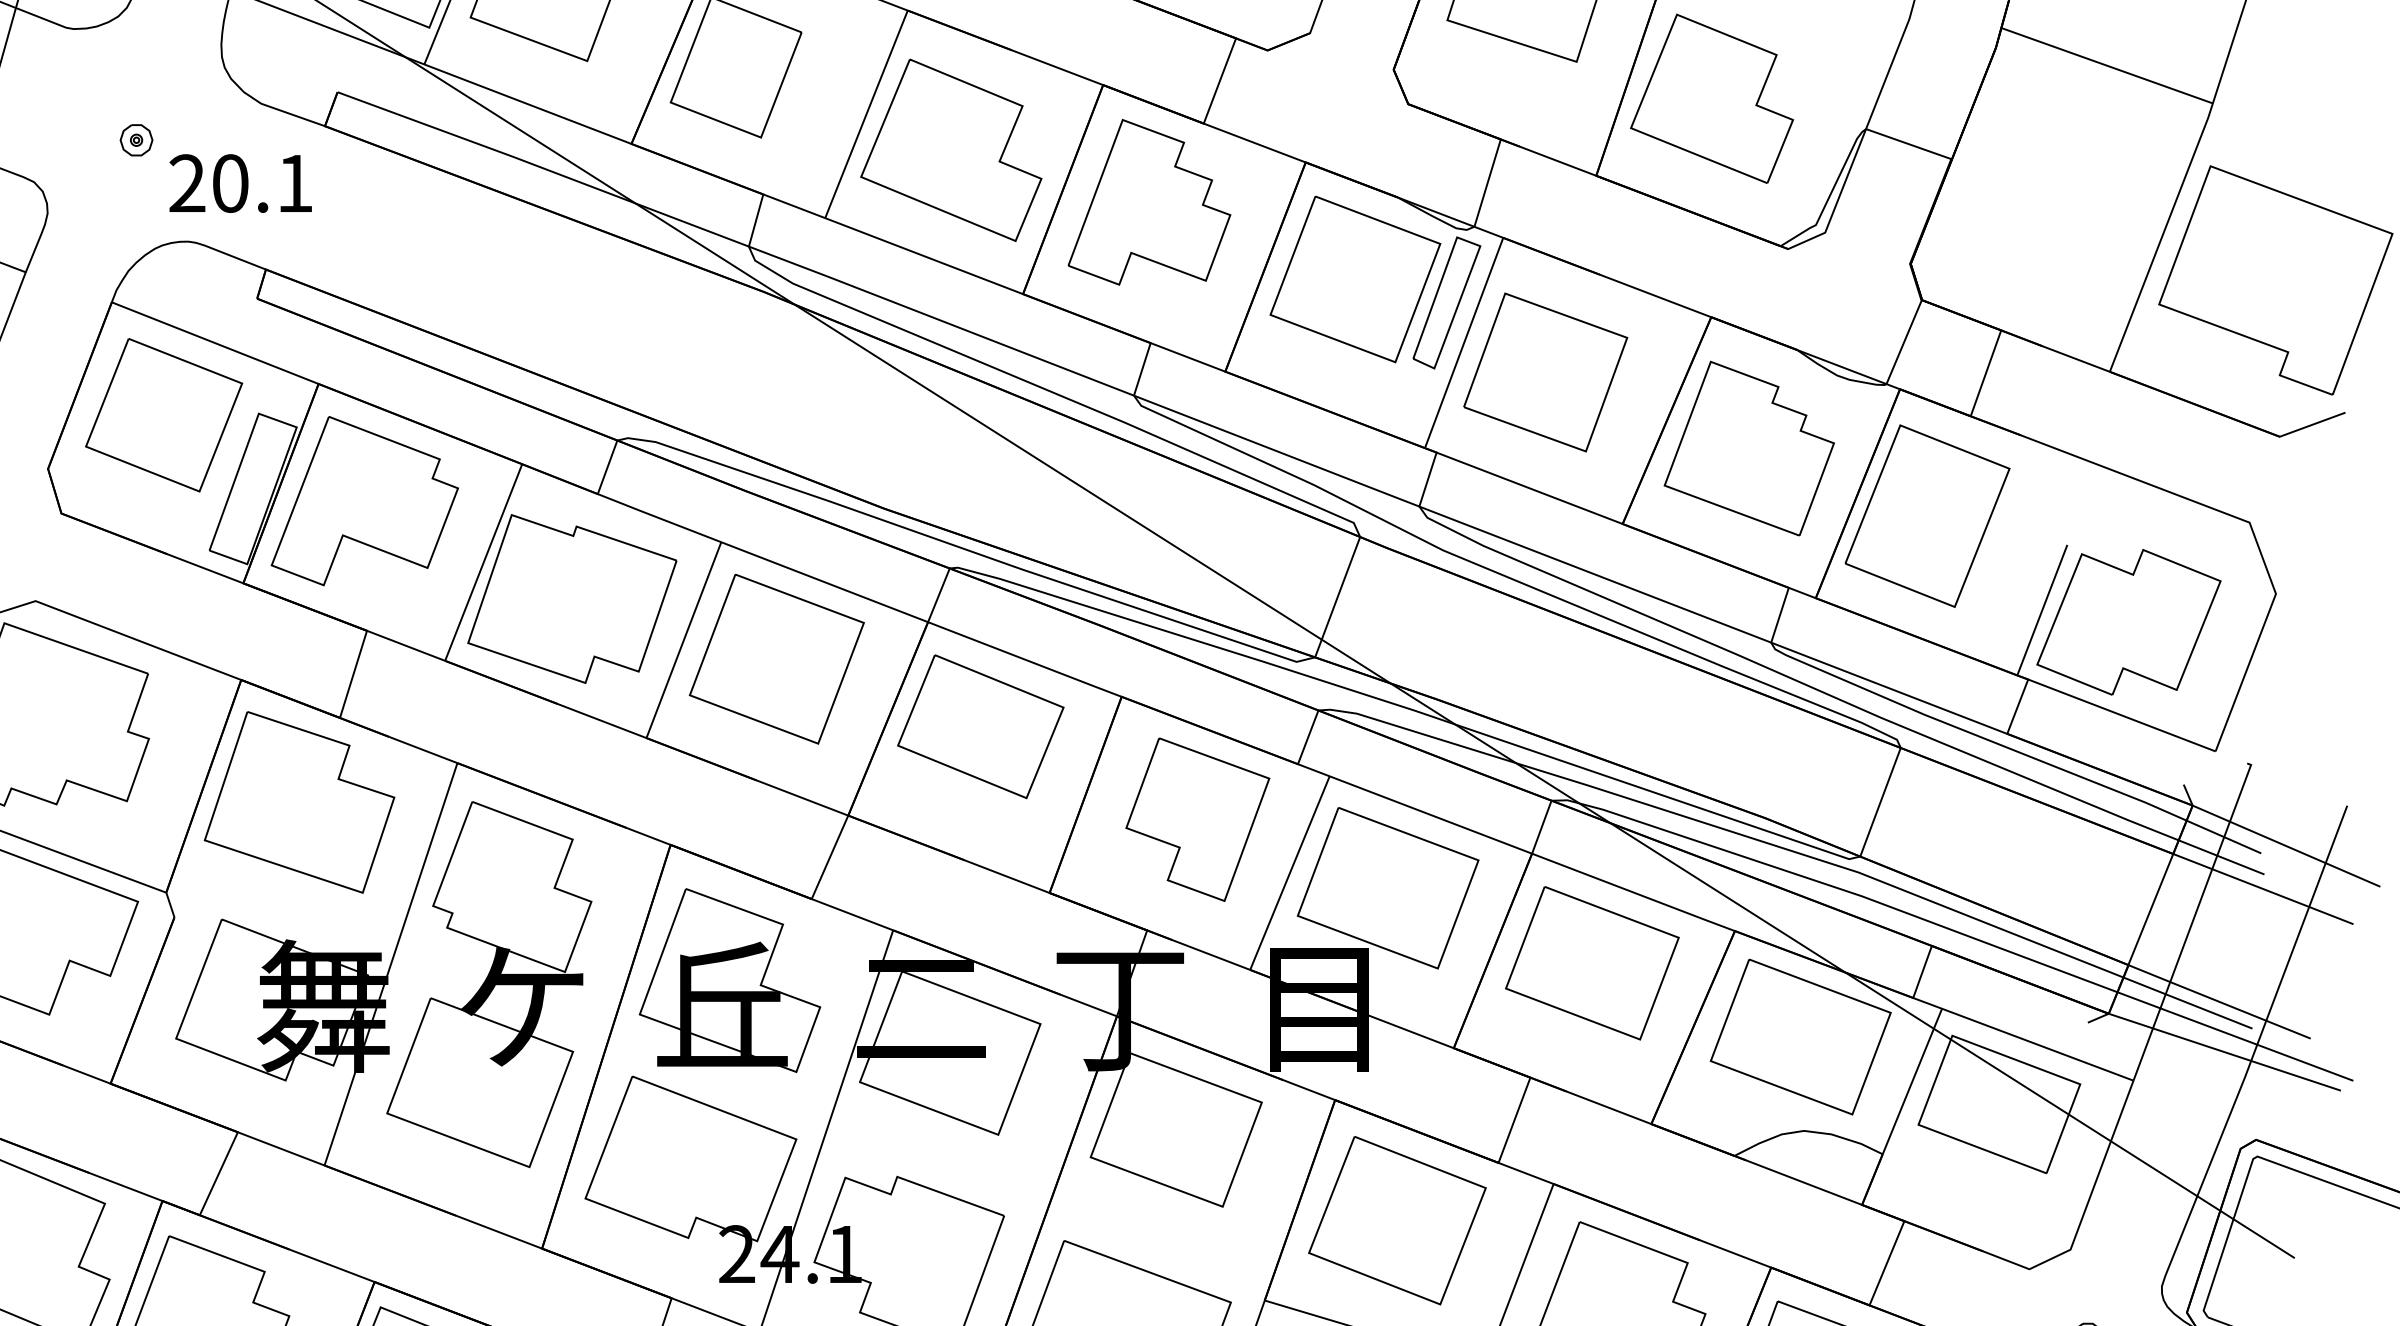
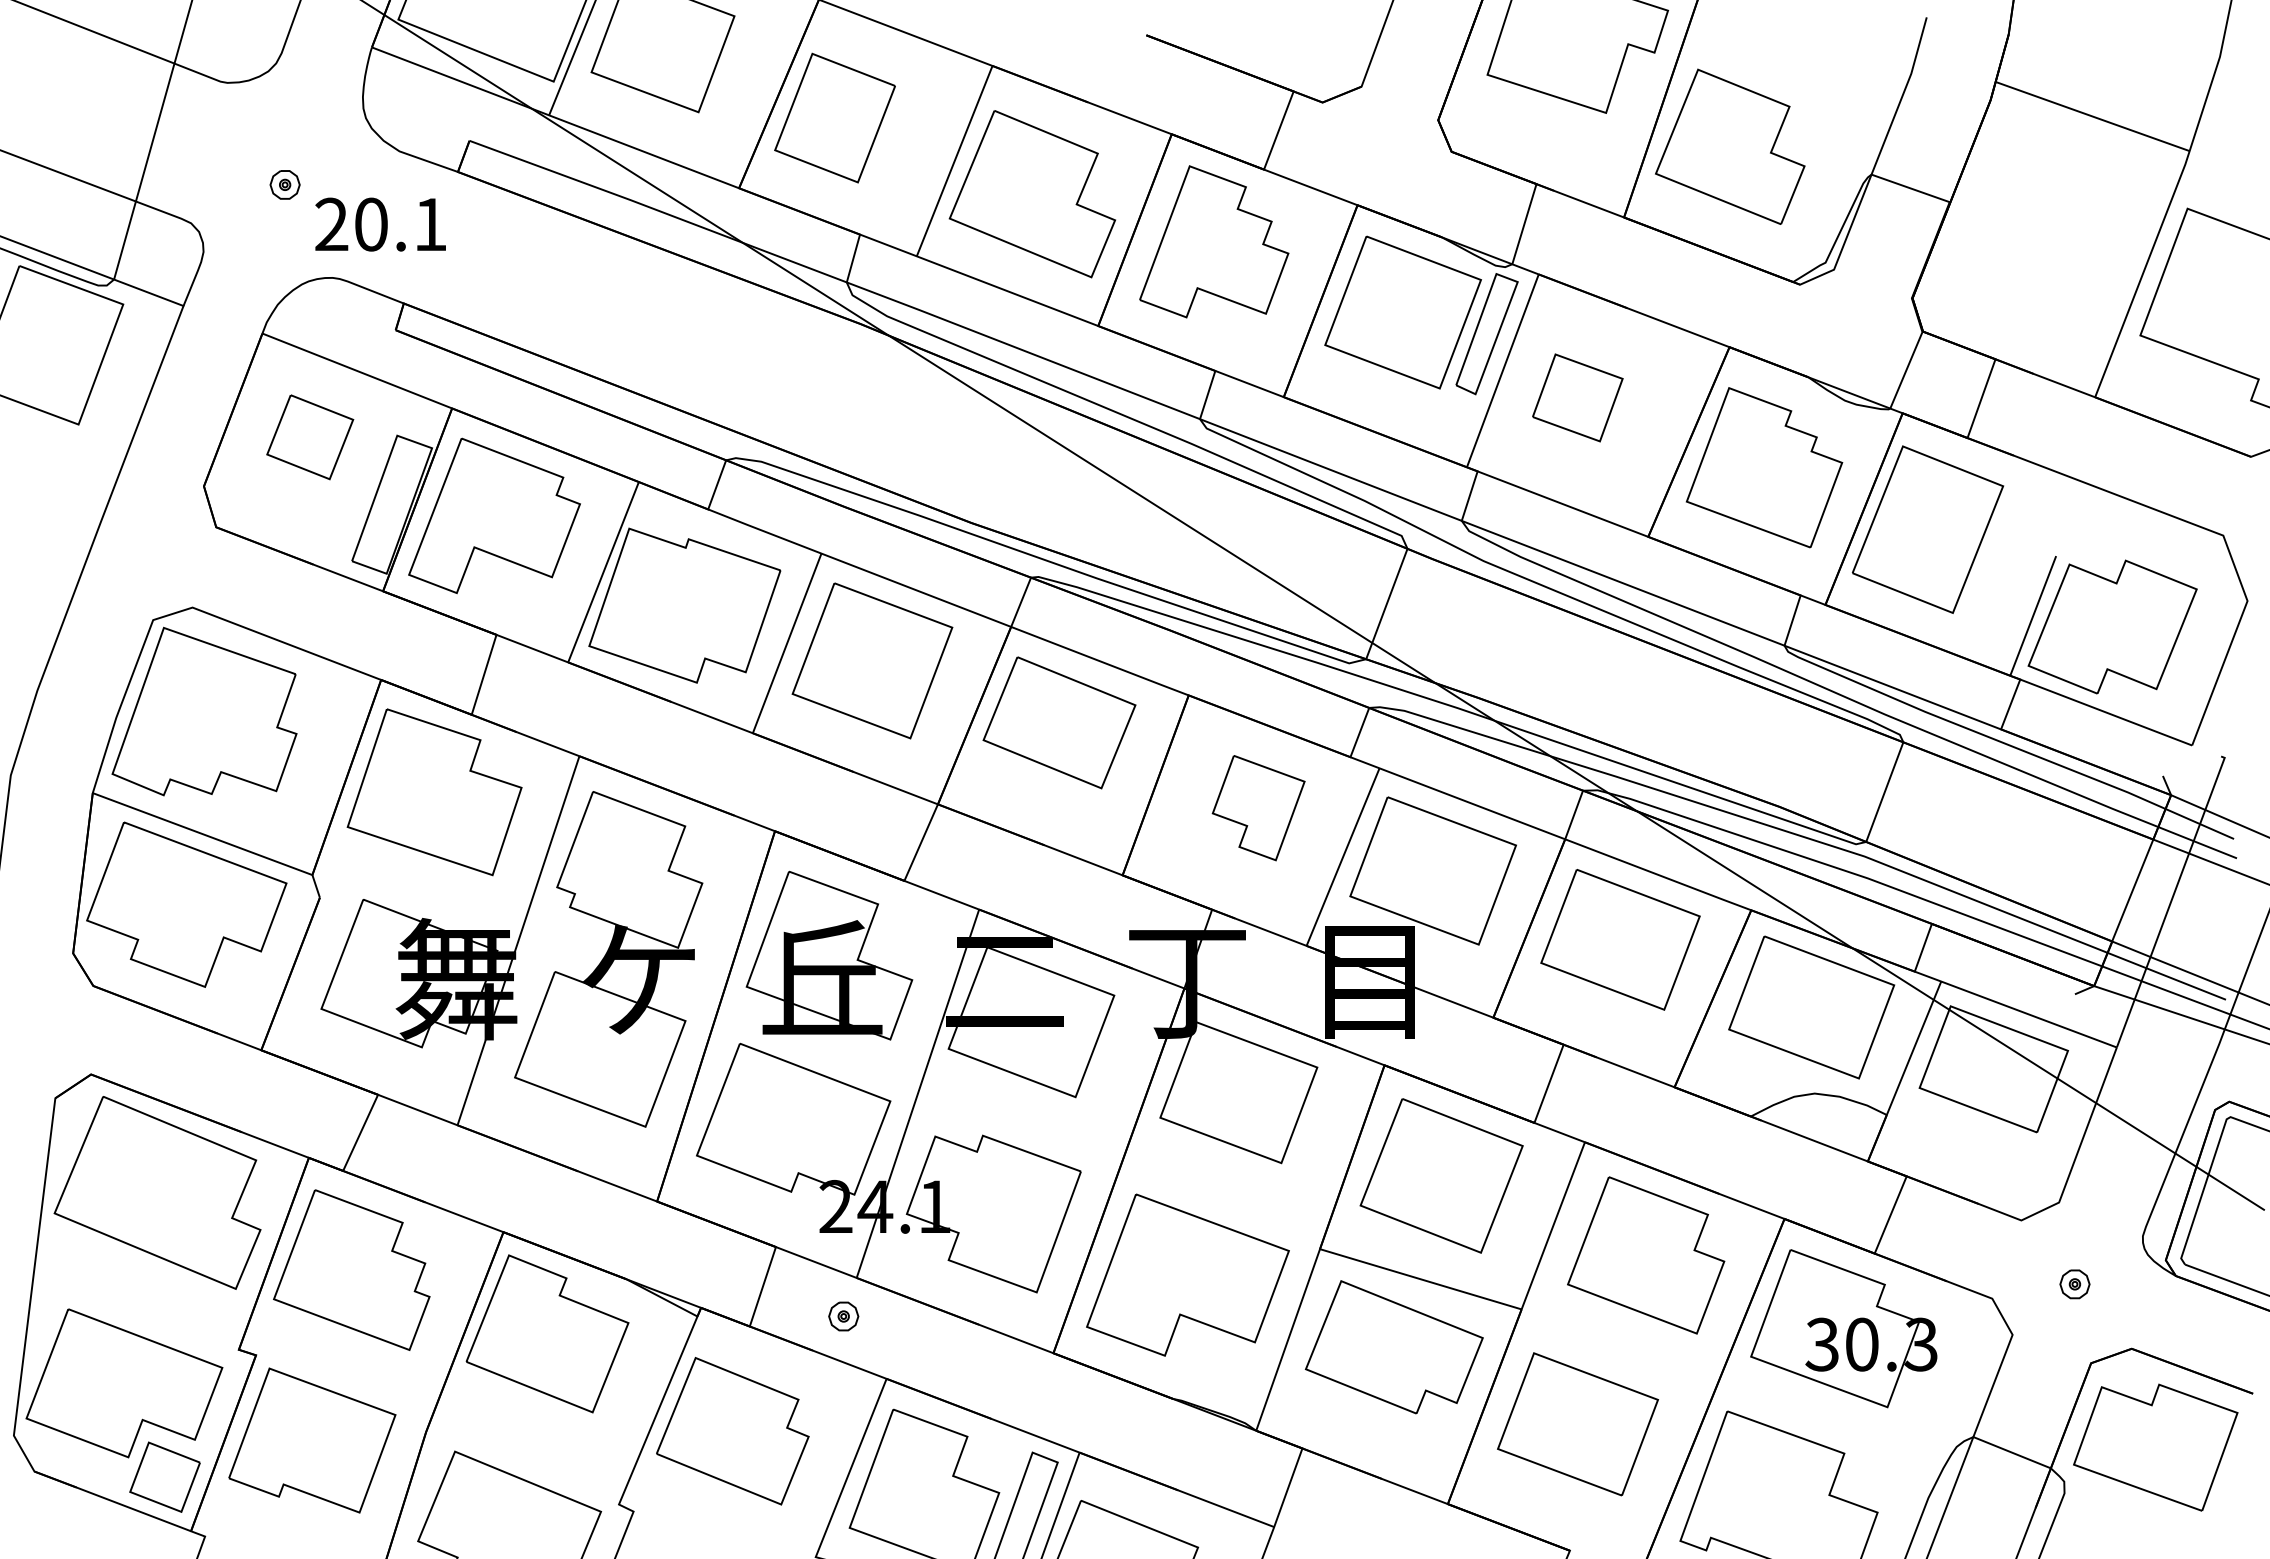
part: (1545, 372) -> (1577, 397), size x0.6
part: (163, 415) -> (309, 437), size x0.6
part: (1197, 819) -> (1258, 807), size x0.7

